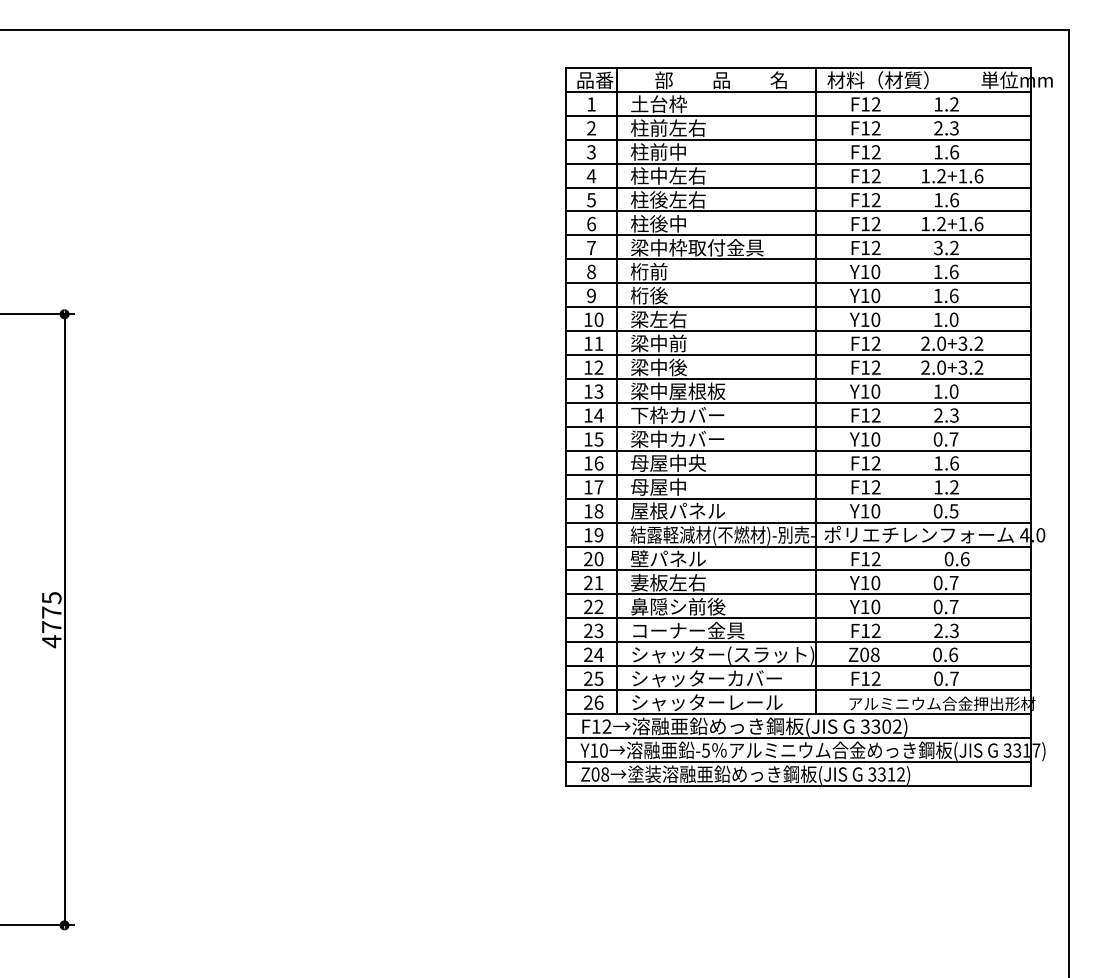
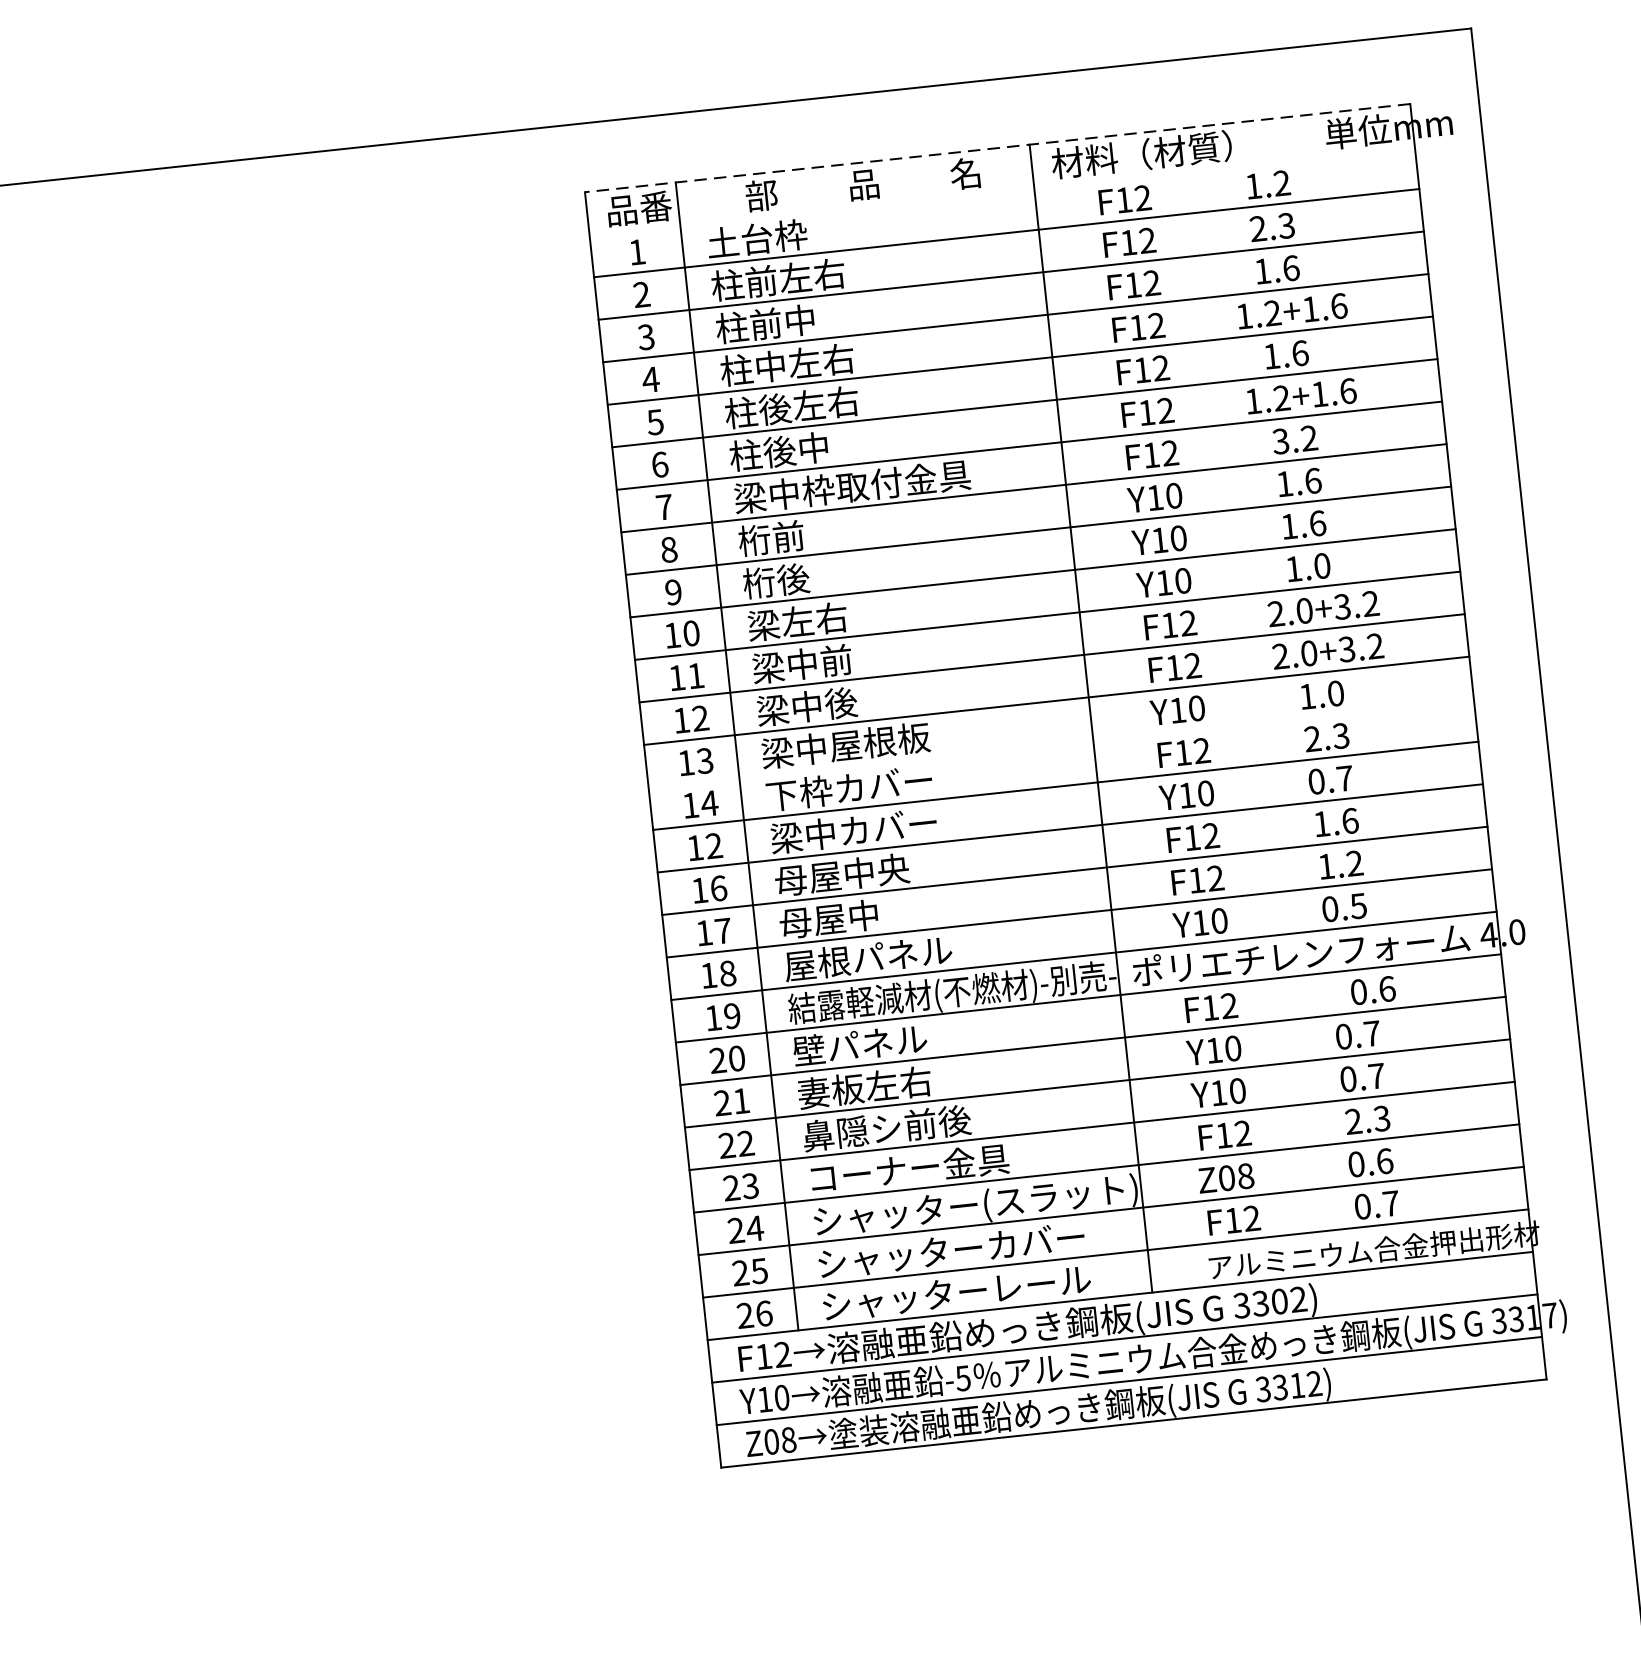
line: (797, 67) -> (996, 147), solid -> dashed
line: (797, 91) -> (1000, 190), removed
line: (797, 402) -> (1059, 742), removed
text: (598, 439) -> (713, 846), 15 -> 12

